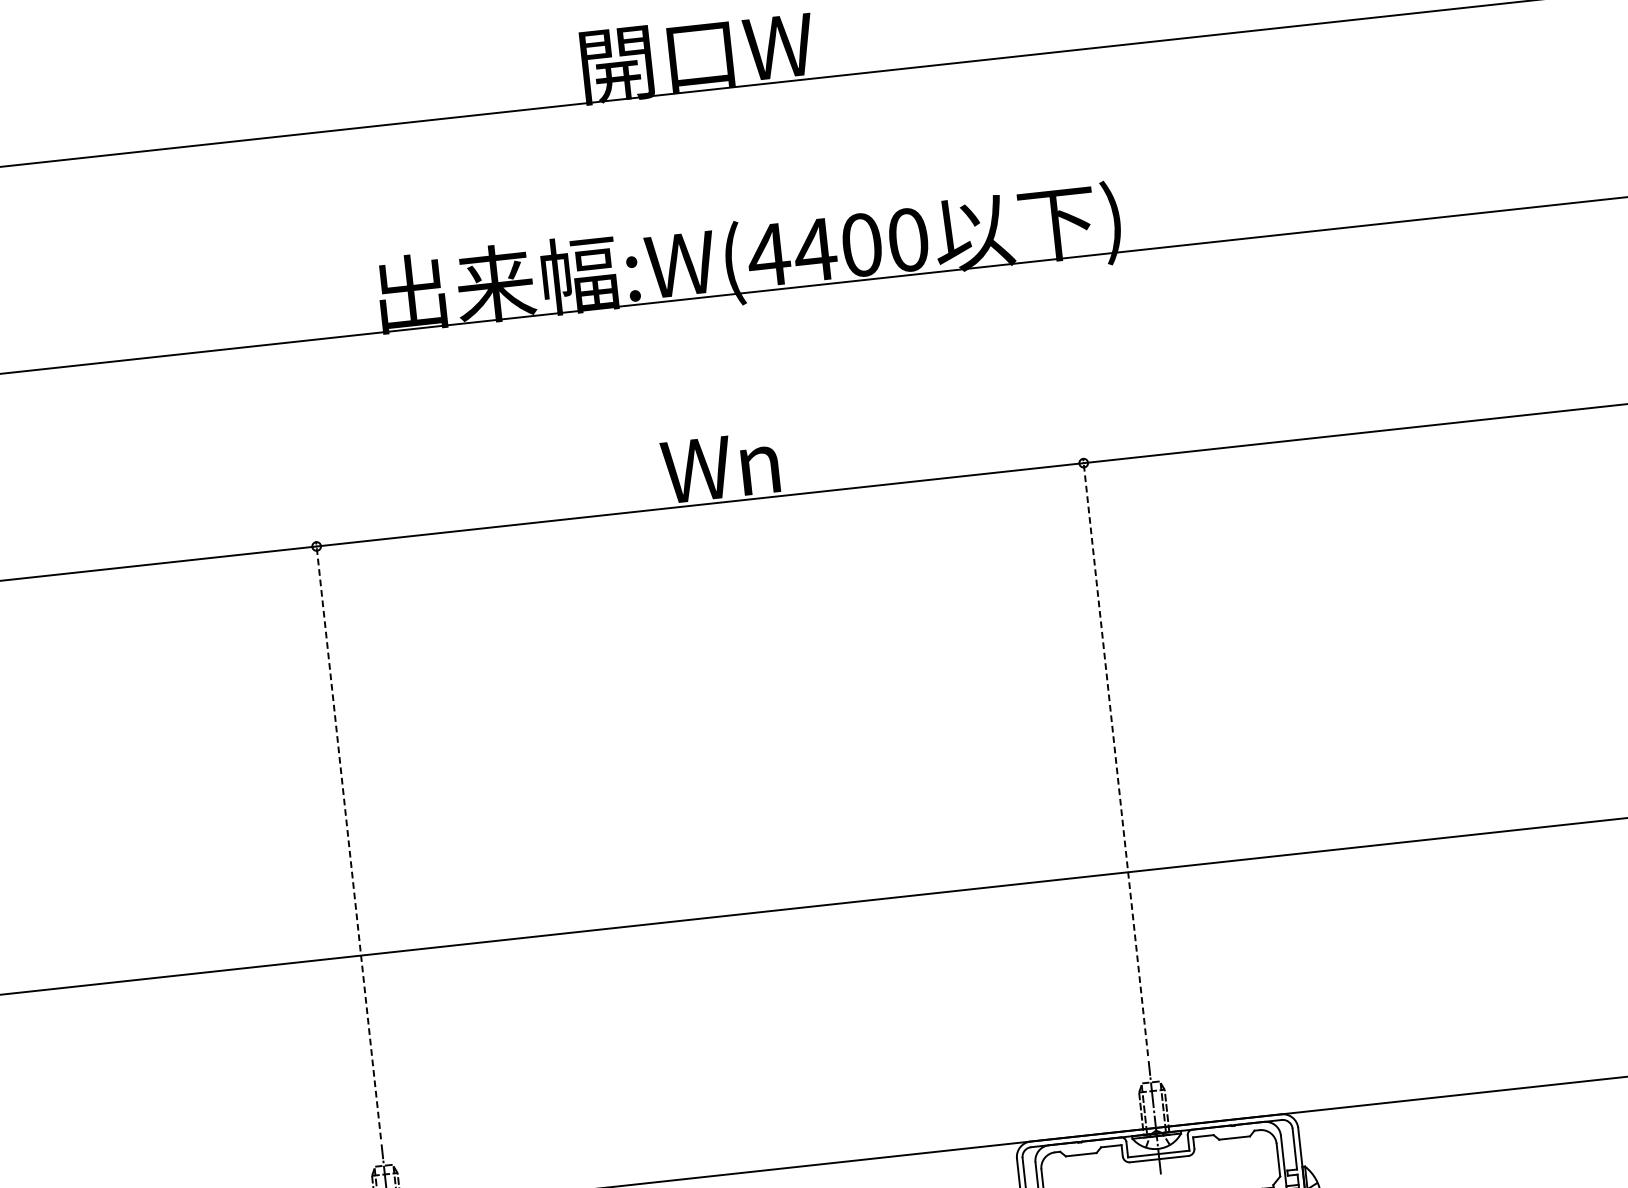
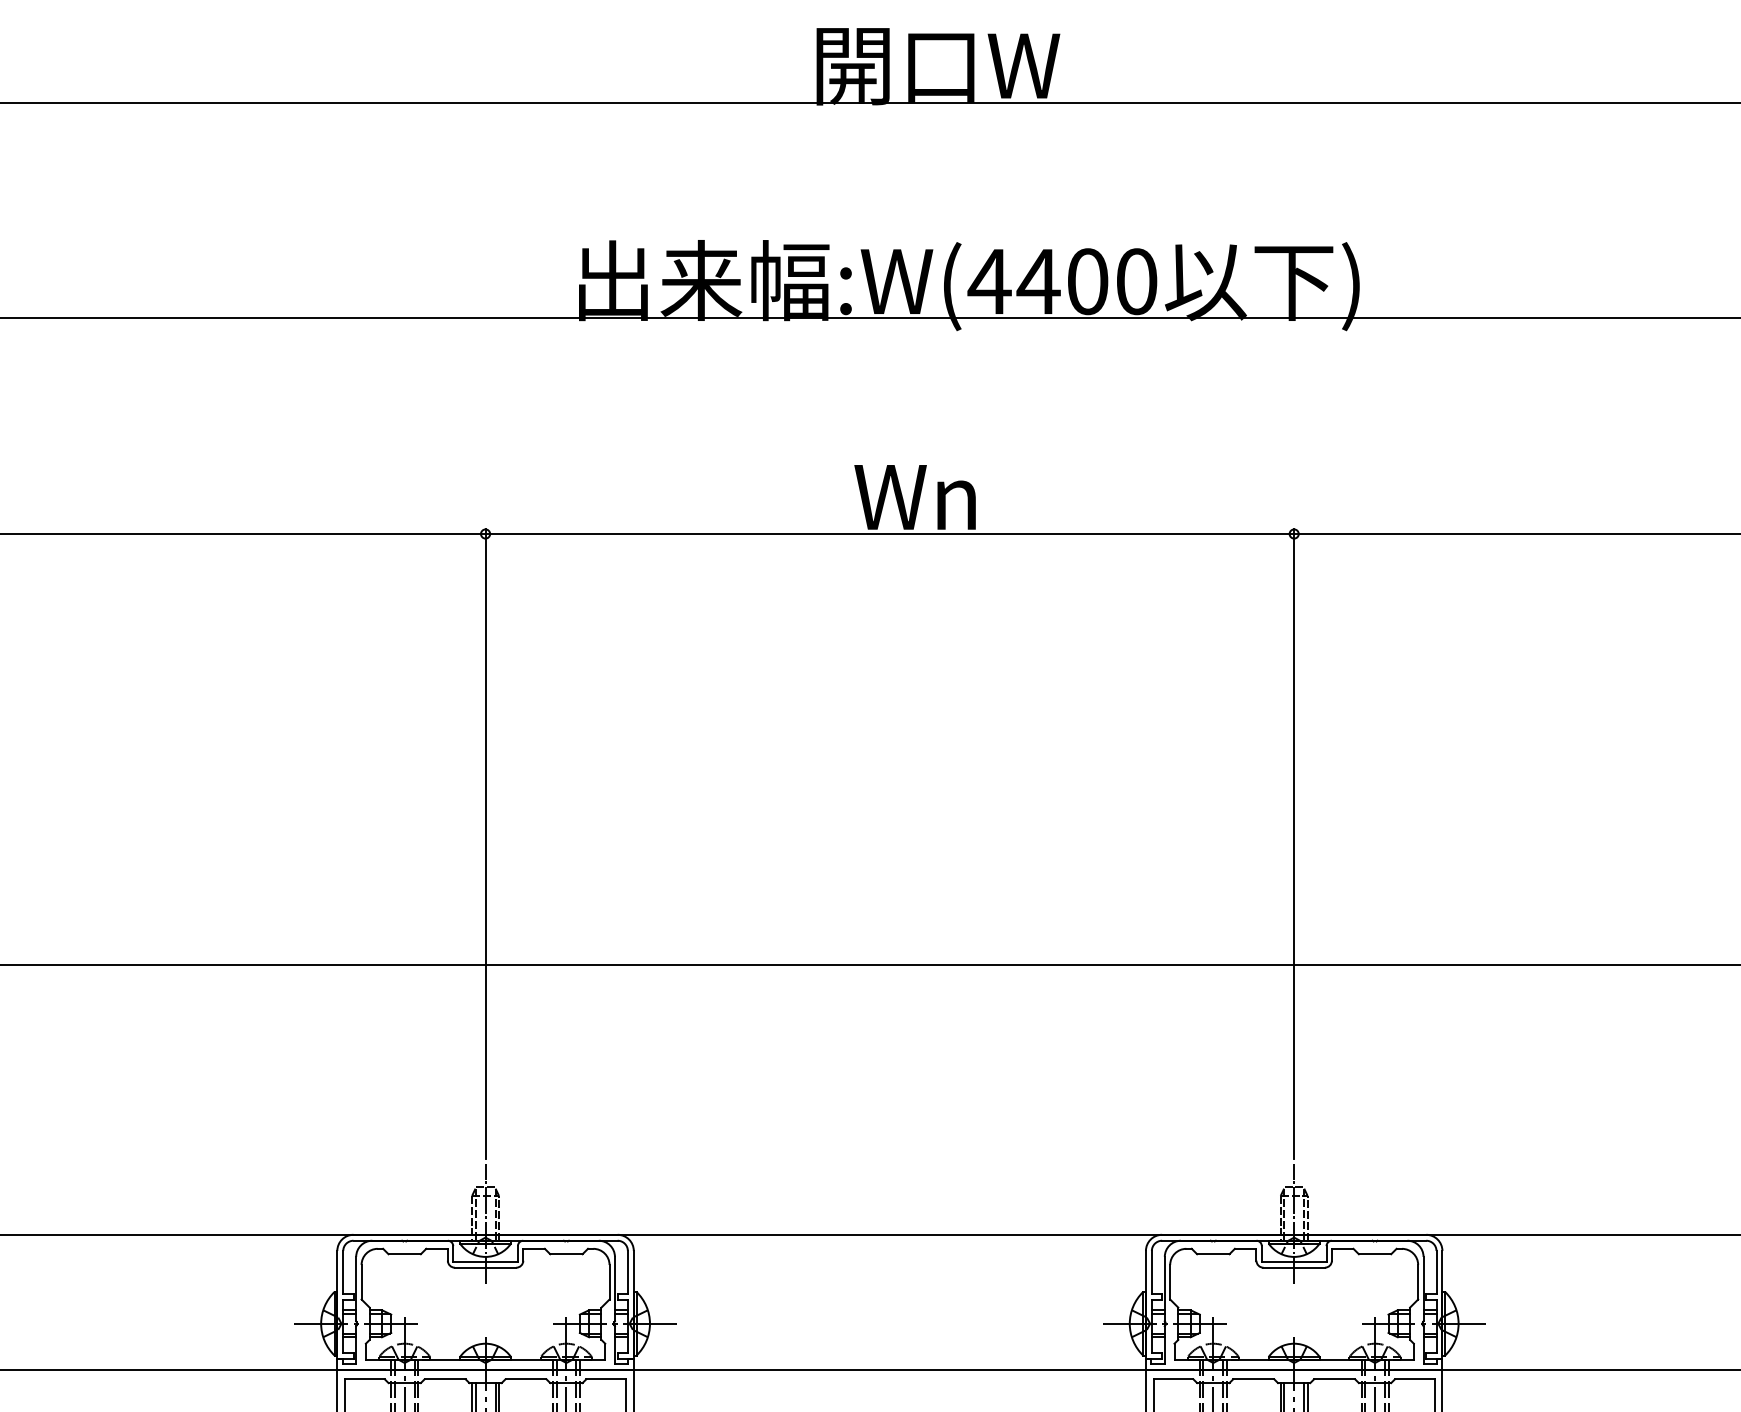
line: (1115, 756) -> (1294, 843), dashed -> solid
line: (348, 840) -> (485, 843), dashed -> solid

